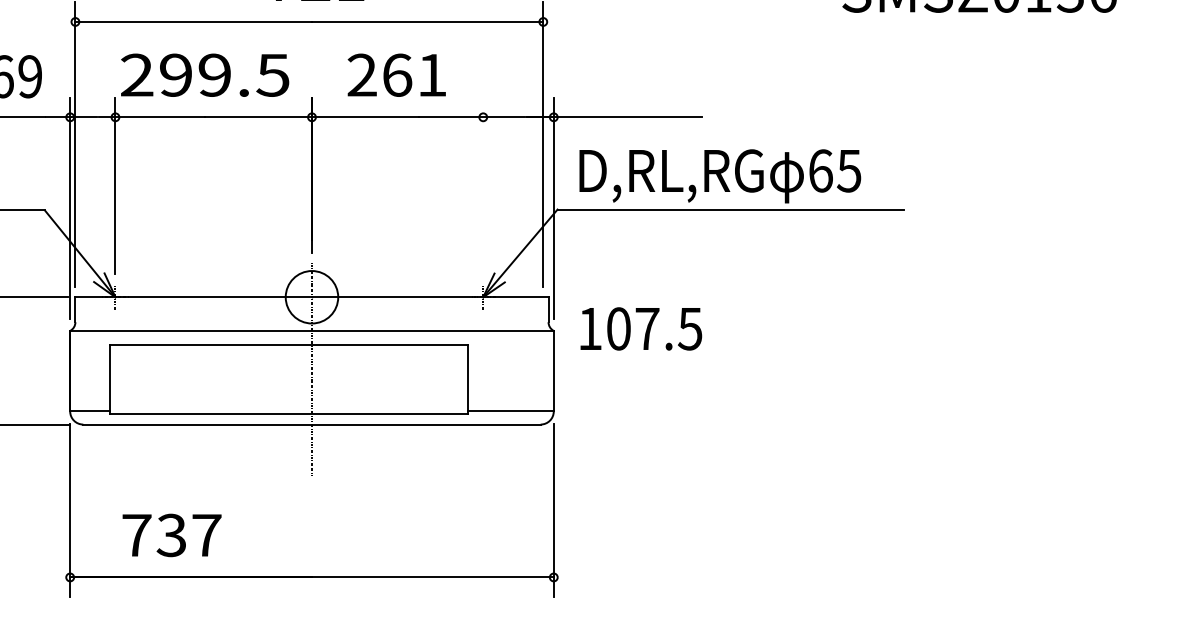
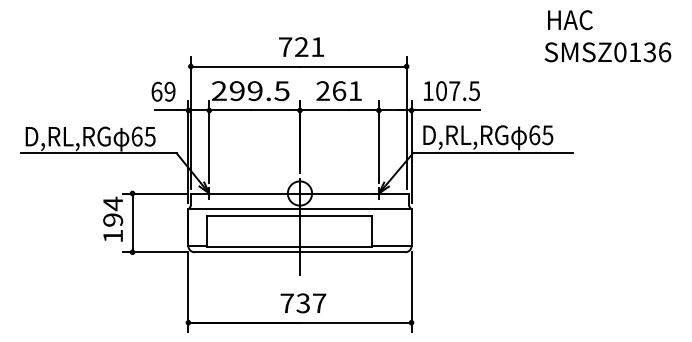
line: (482, 184) -> (378, 141), added
text: (640, 329) -> (451, 91), moved
text: (172, 535) -> (303, 303), moved

